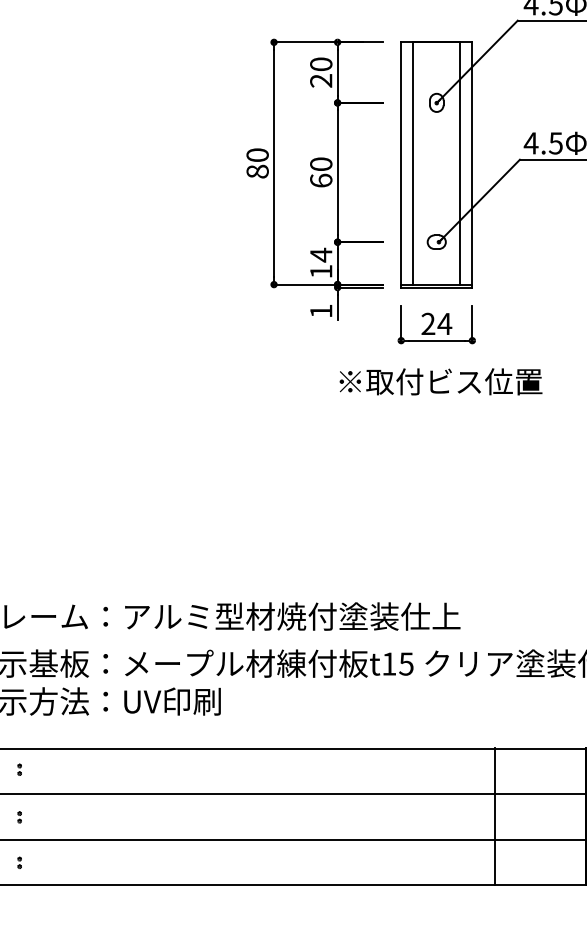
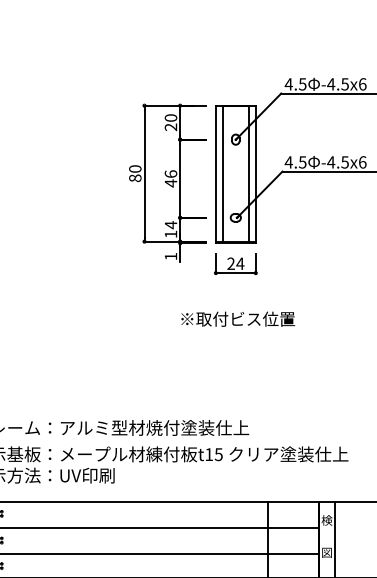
text: (320, 172) -> (170, 178), 60 -> 46
text: (441, 380) -> (238, 318), moved

